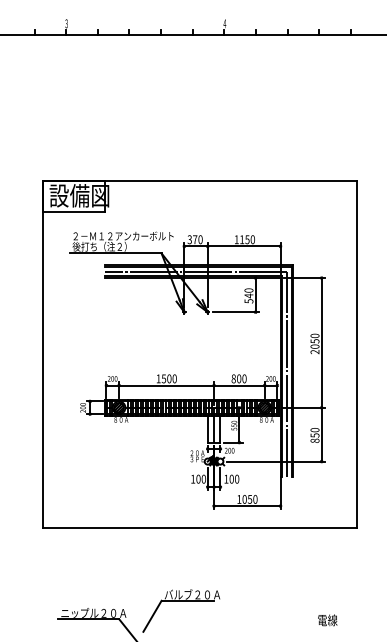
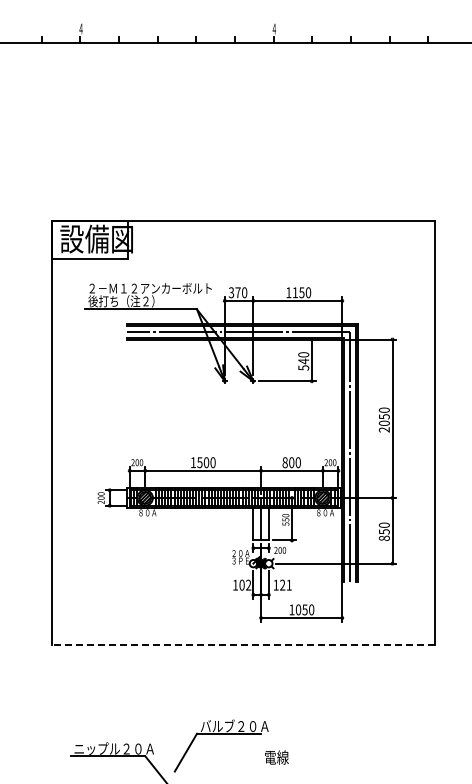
text: (66, 23) -> (80, 28), ３ -> ４
text: (203, 478) -> (248, 584), 100 -> 102
text: (234, 478) -> (285, 584), 100 -> 121
line: (199, 527) -> (243, 644), solid -> dashed
text: (327, 620) -> (276, 757), moved

